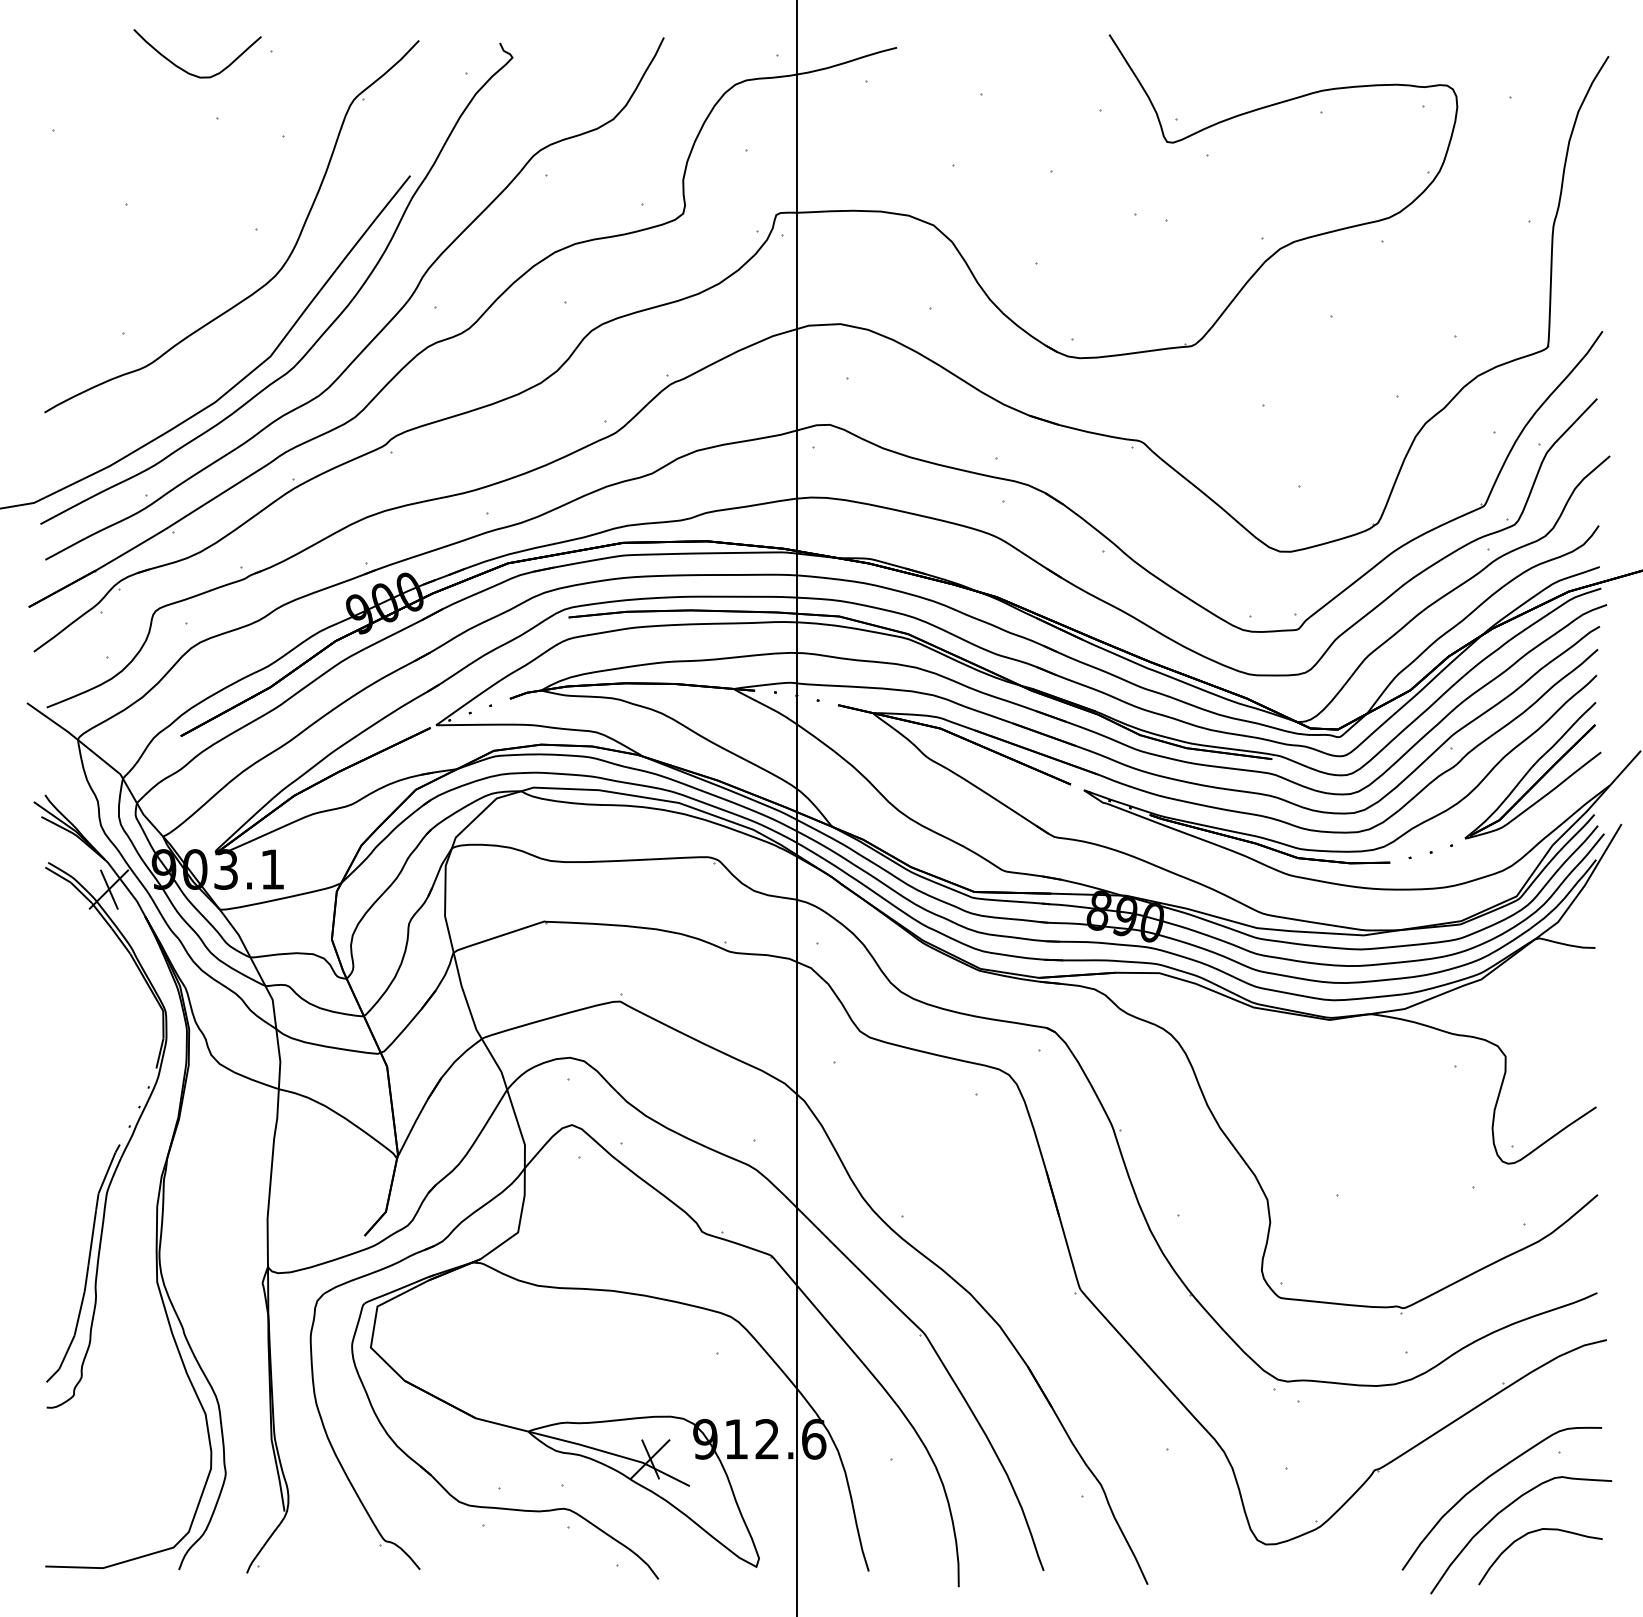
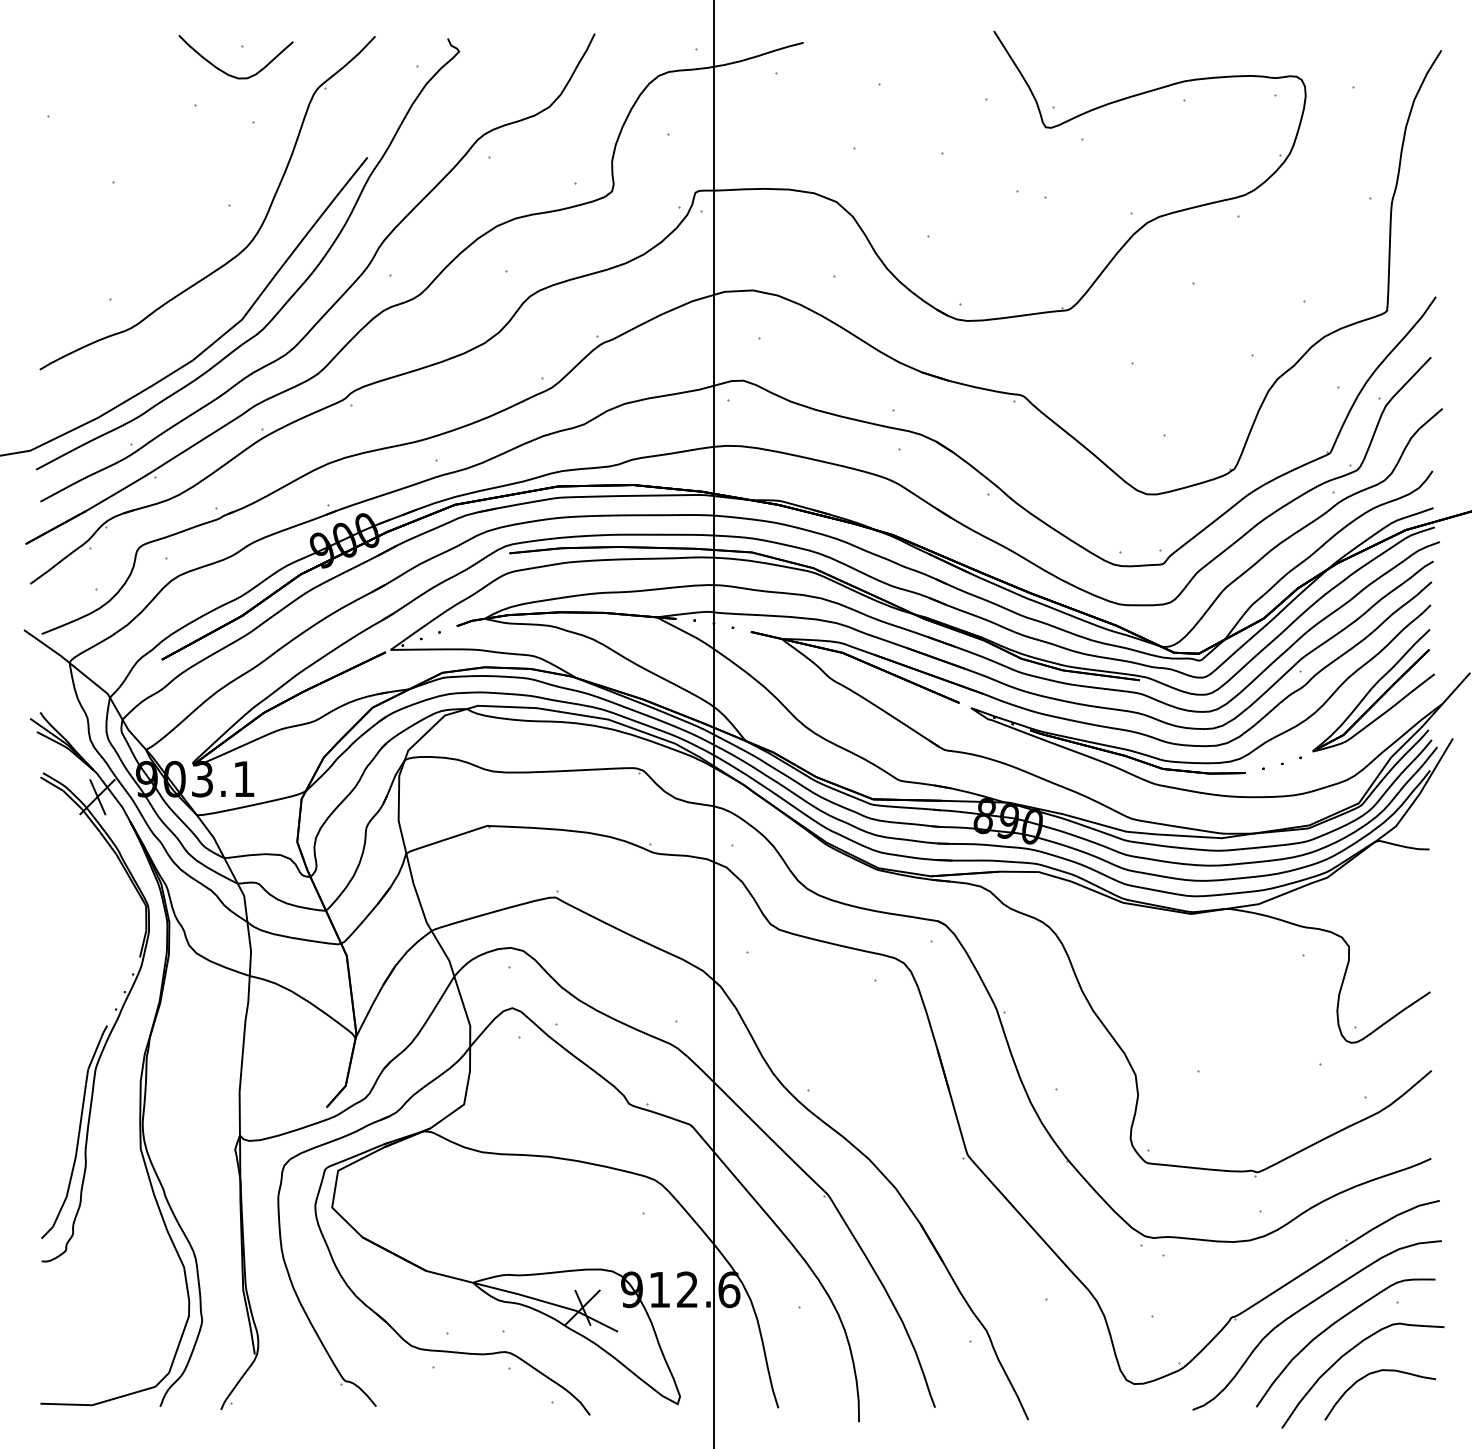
curve: (187, 71) -> (227, 73), moved
curve: (1455, 1460) -> (1304, 1308), added

